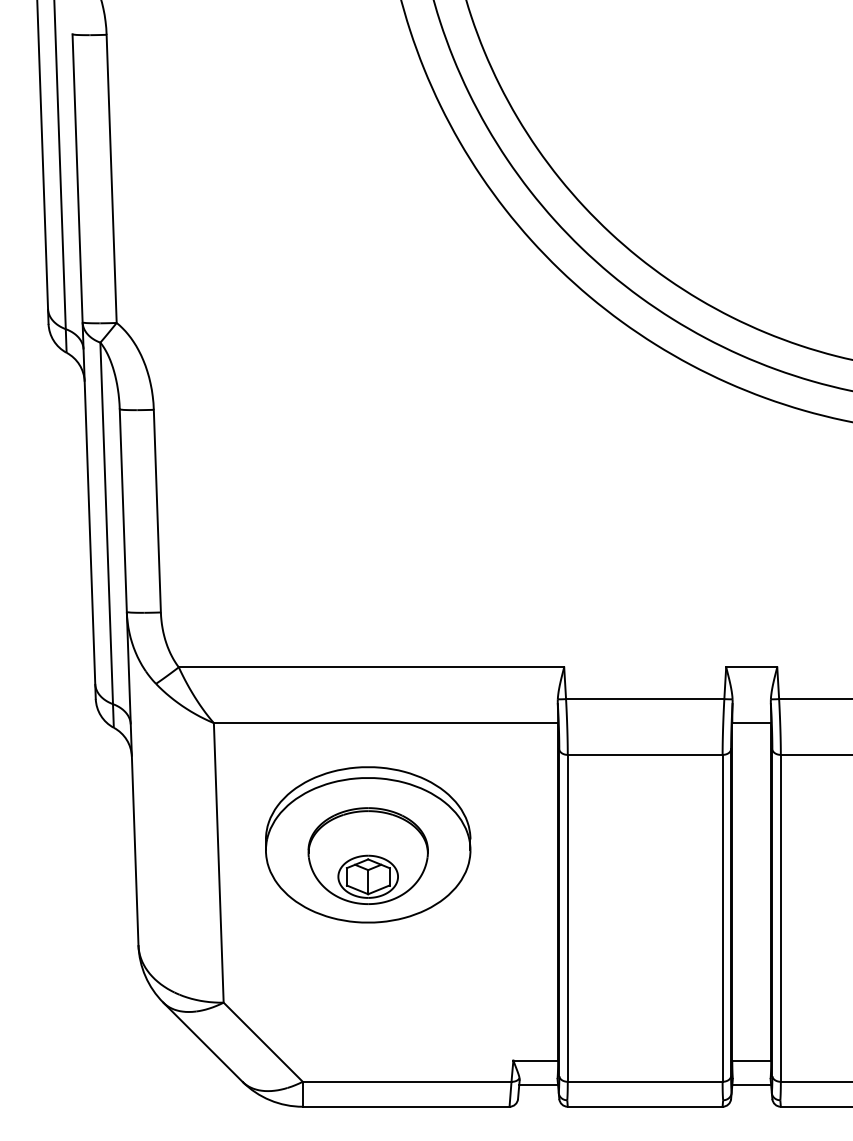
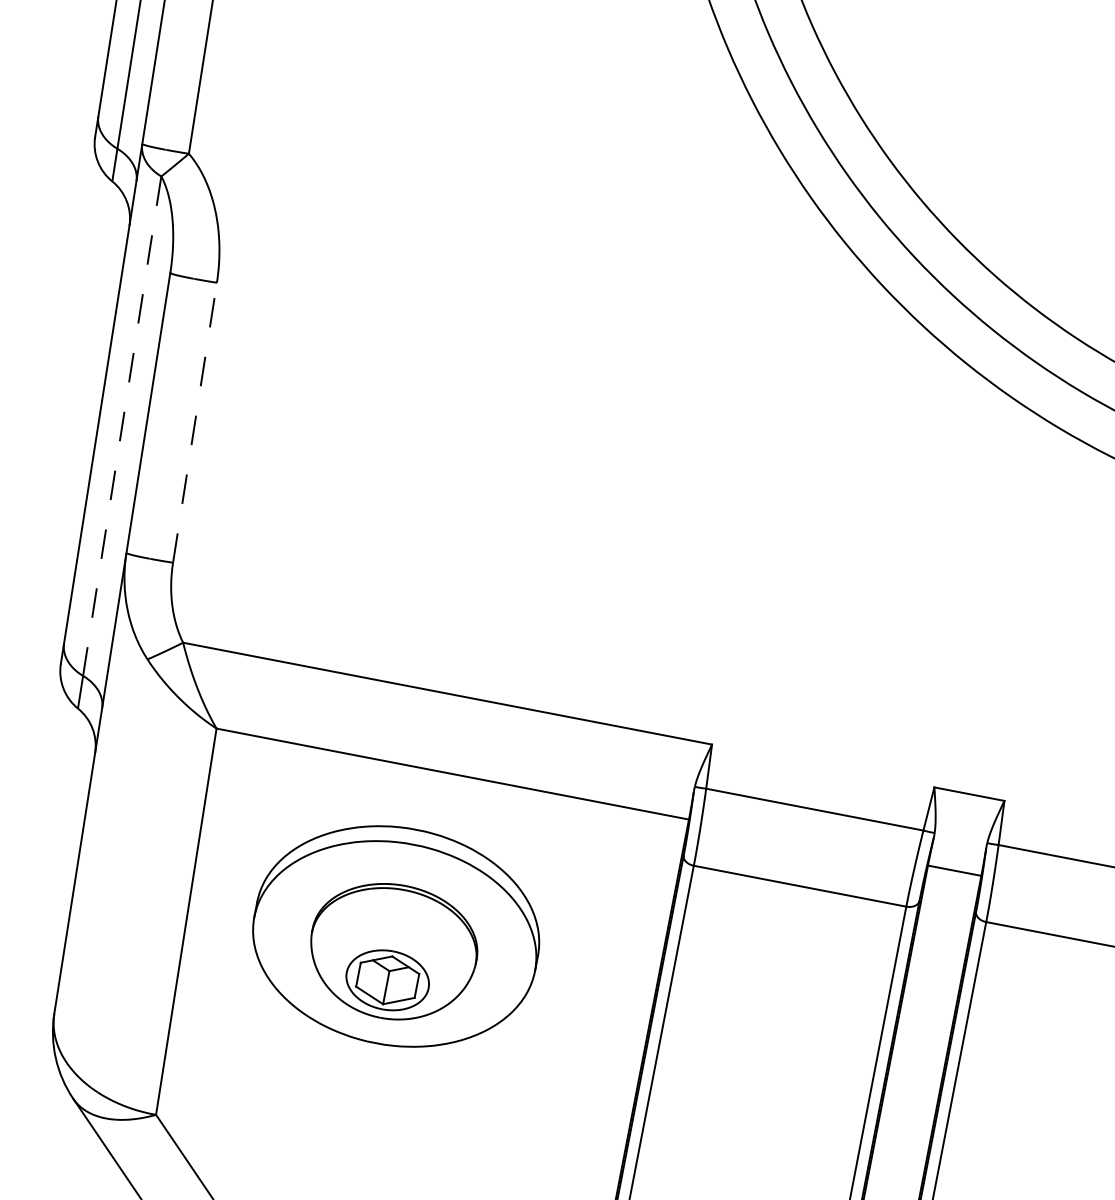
line: (157, 510) -> (195, 421), solid -> dashed
line: (106, 523) -> (121, 426), solid -> dashed

